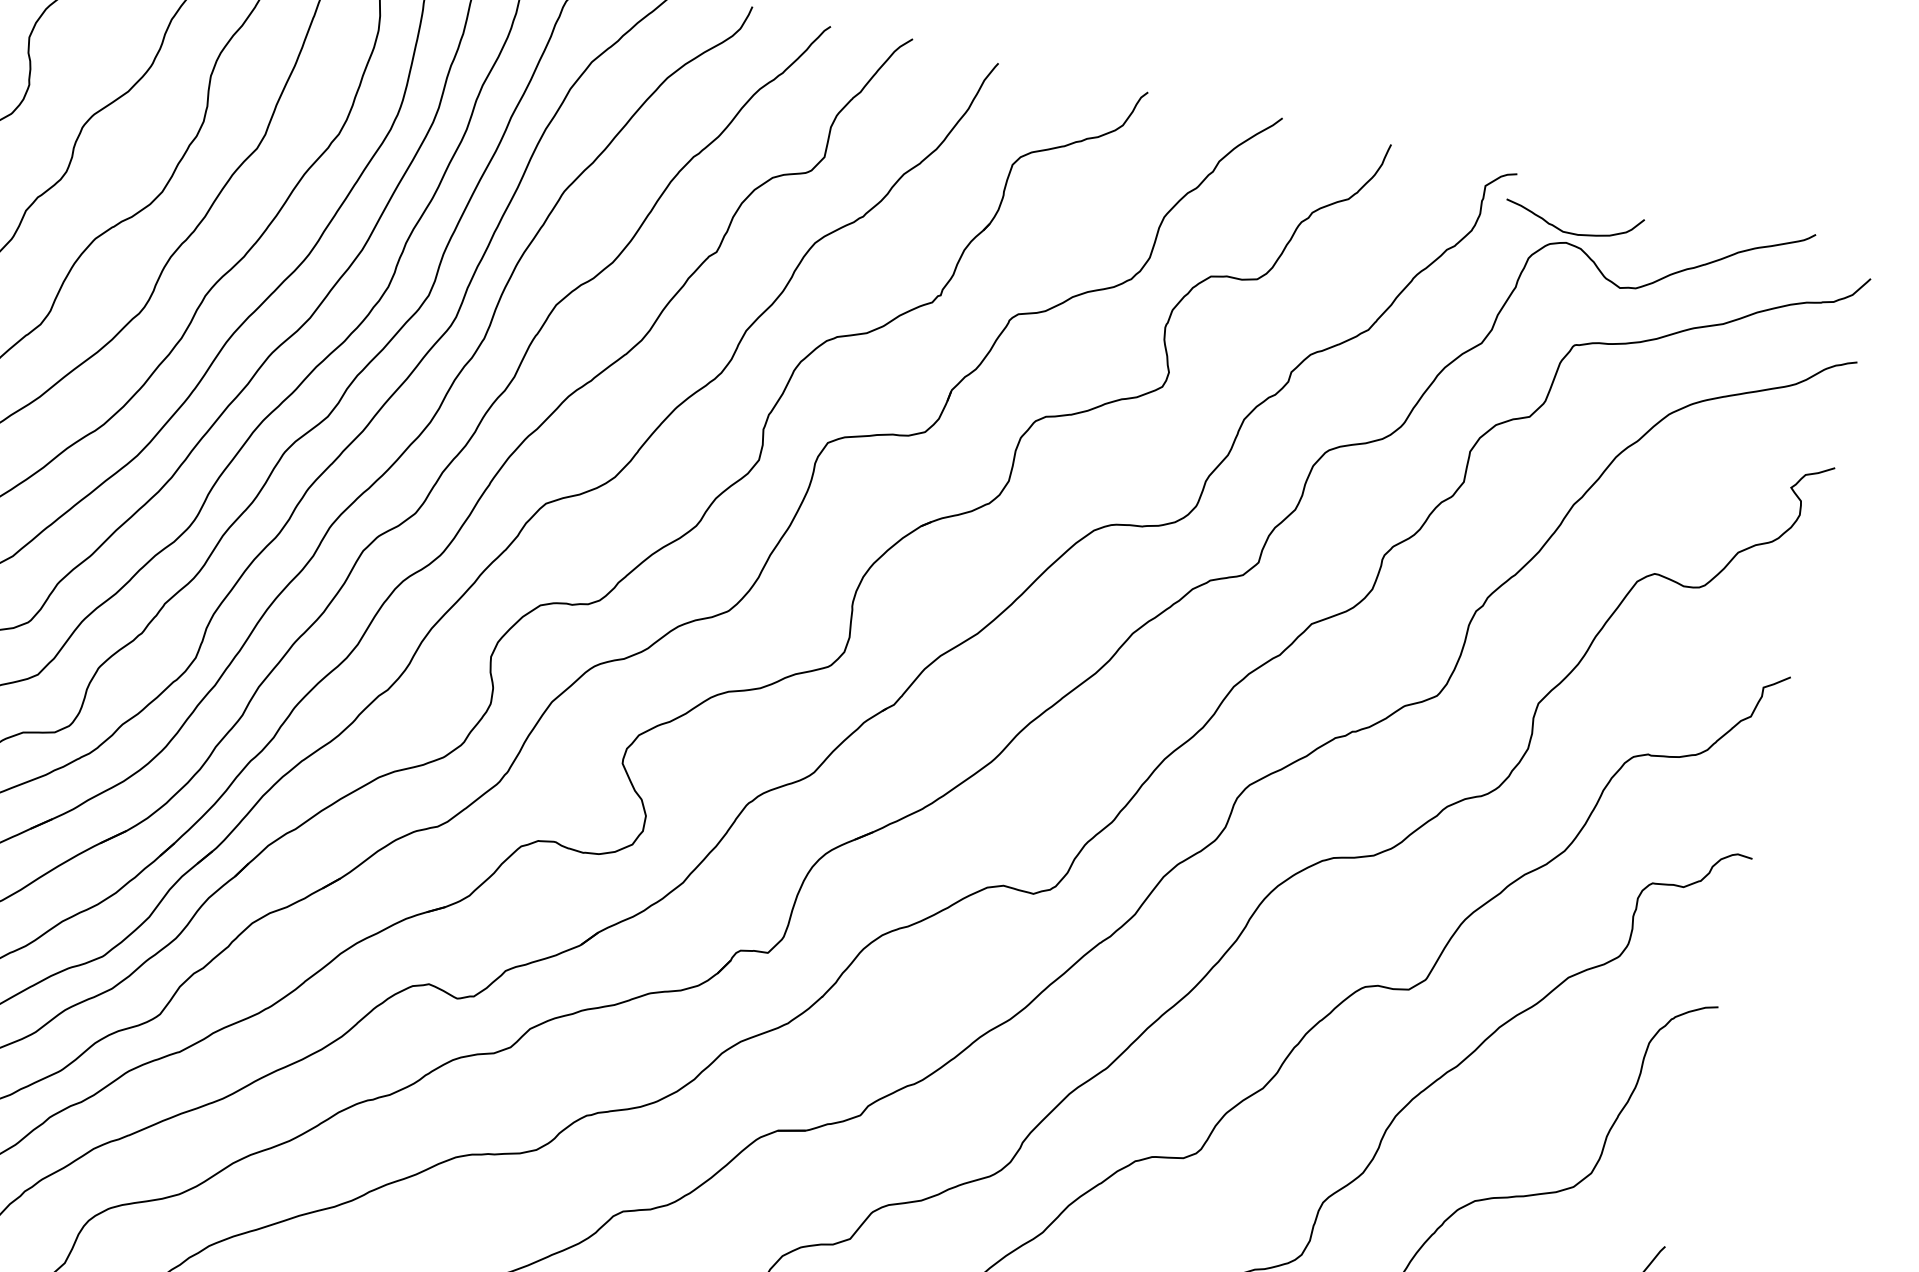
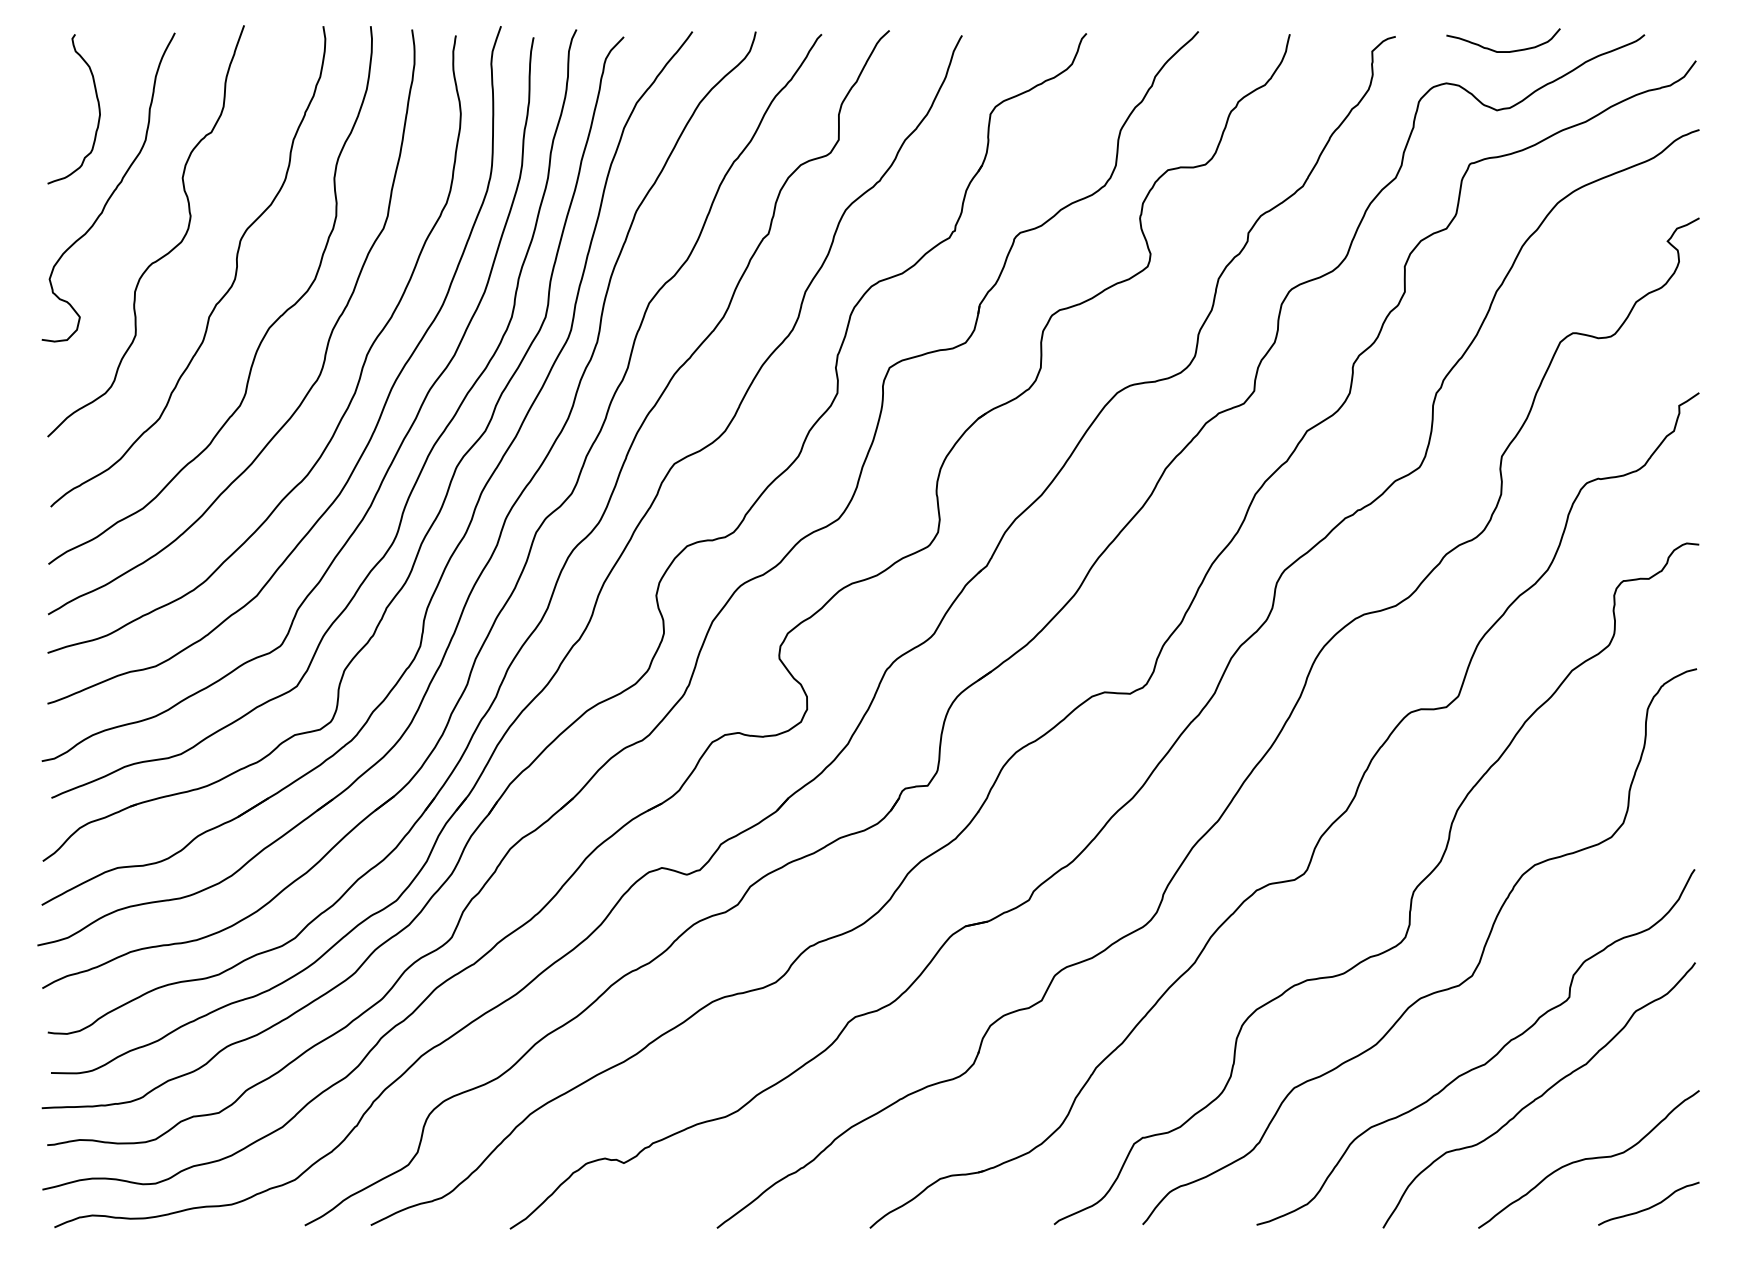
curve: (1570, 232) -> (1503, 51), moved

